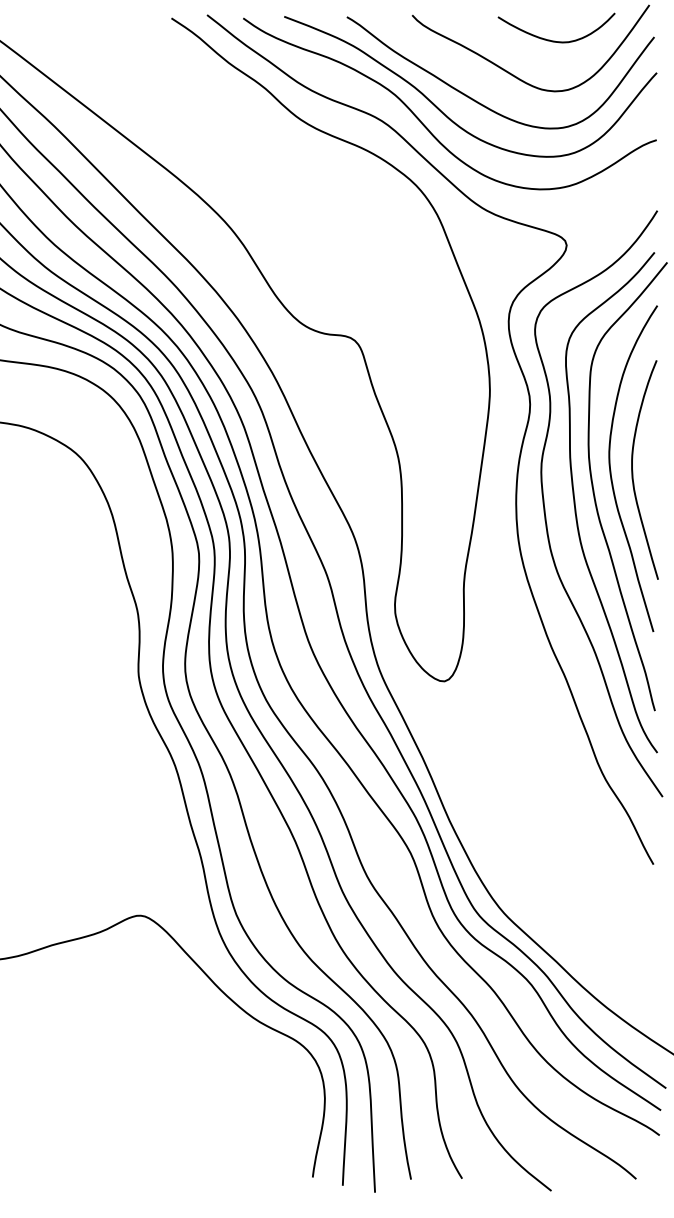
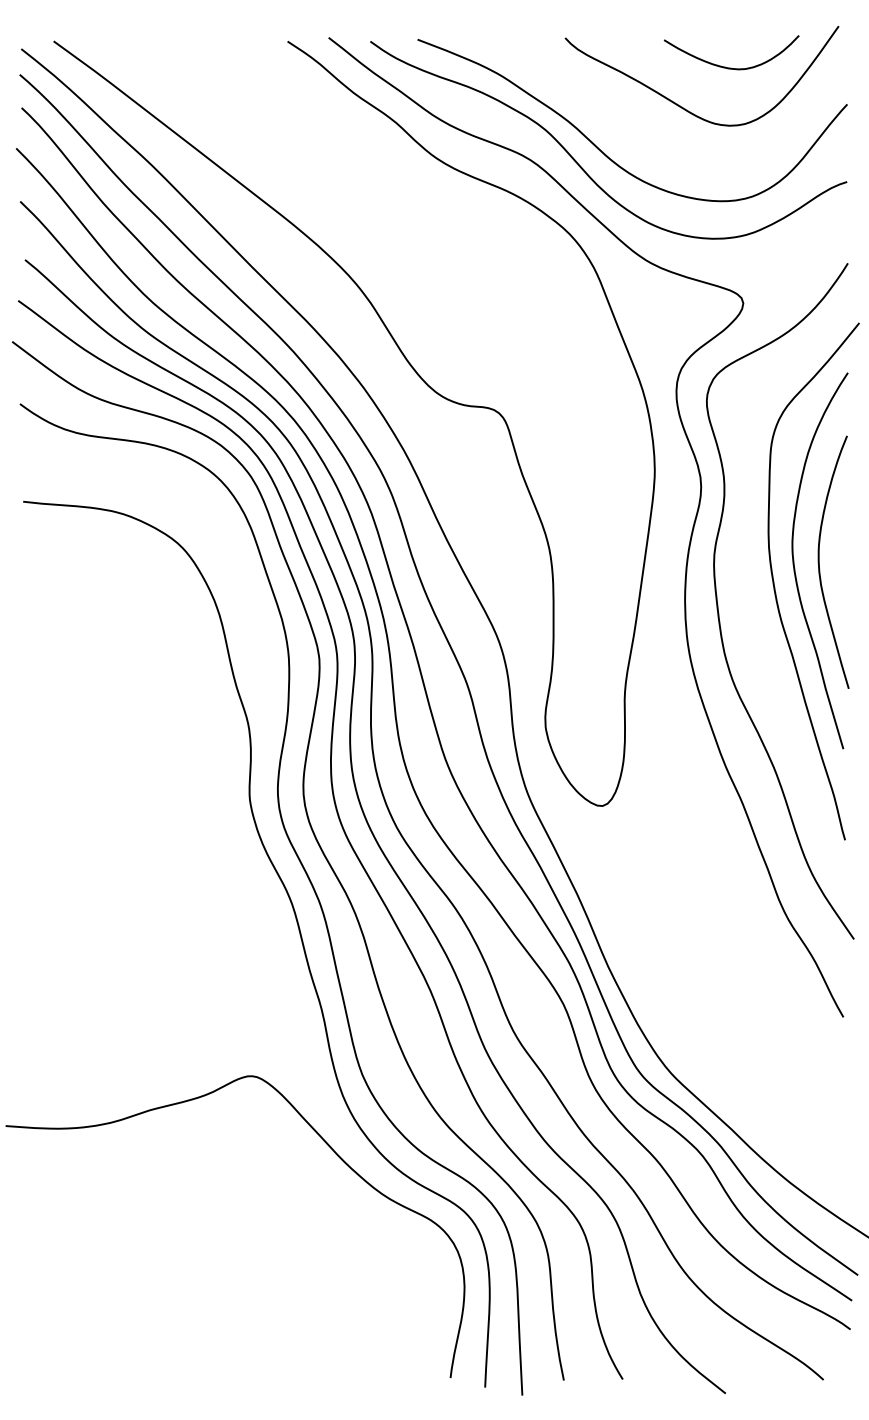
curve: (482, 104) -> (646, 140), removed
curve: (576, 509) -> (754, 607), removed

